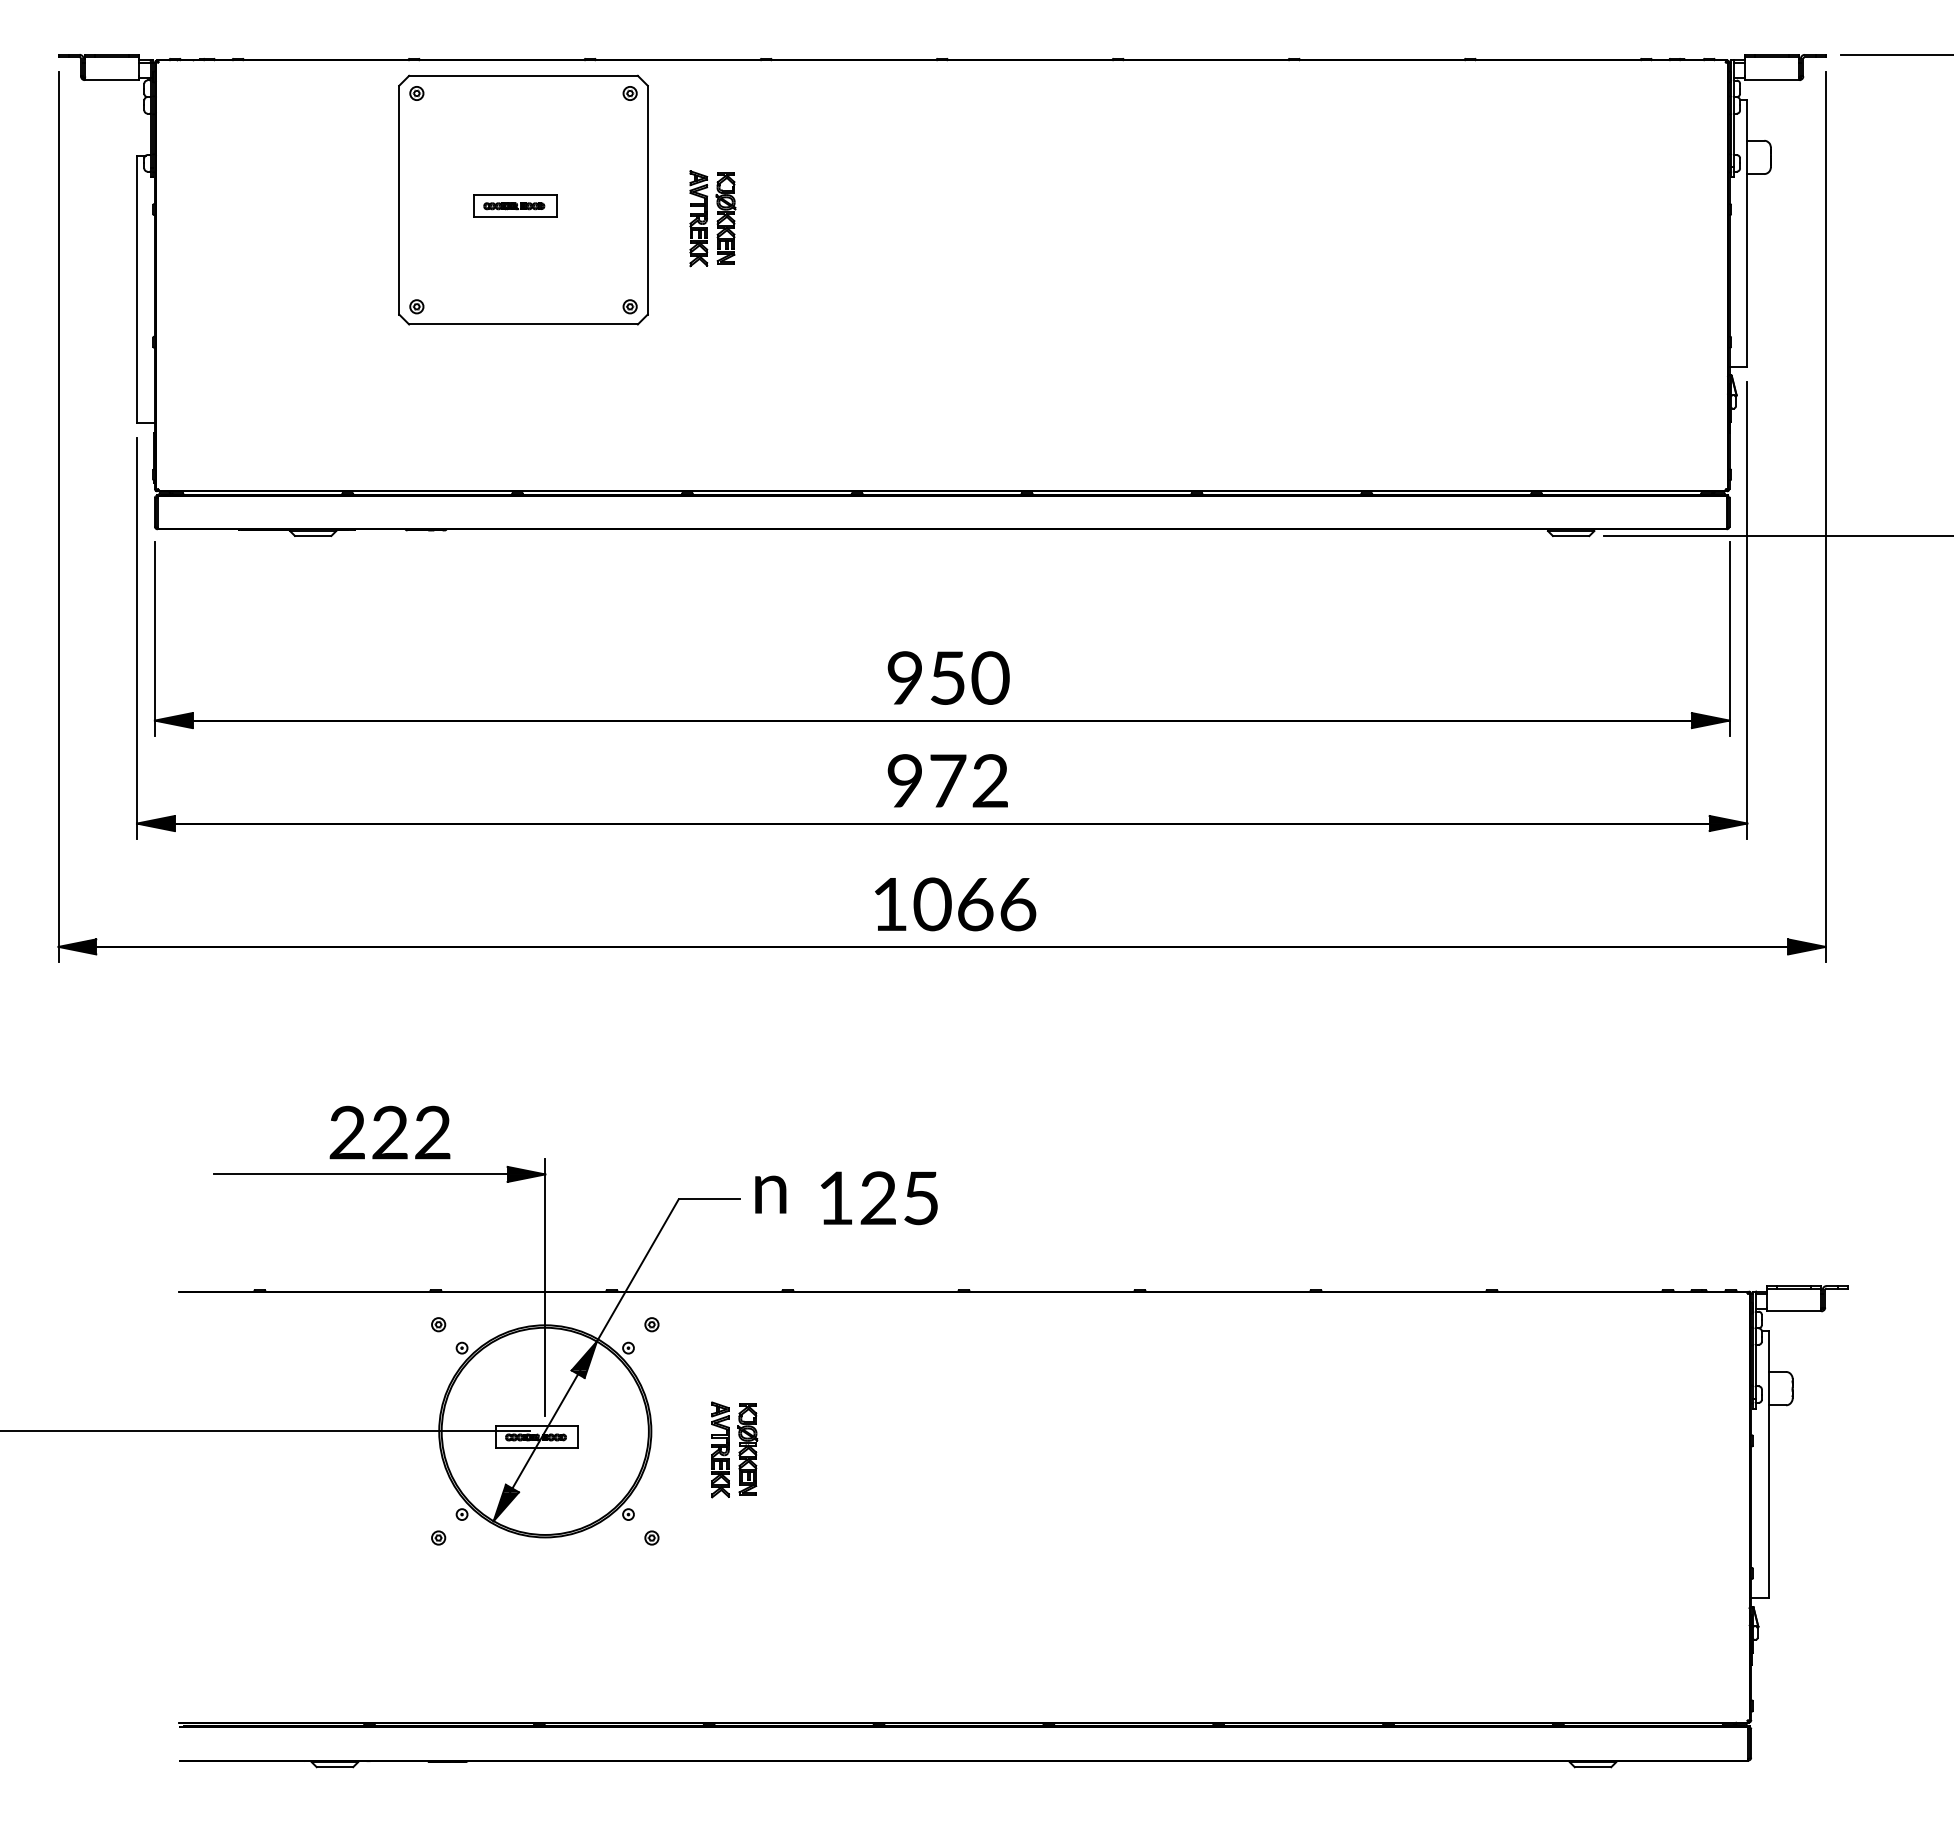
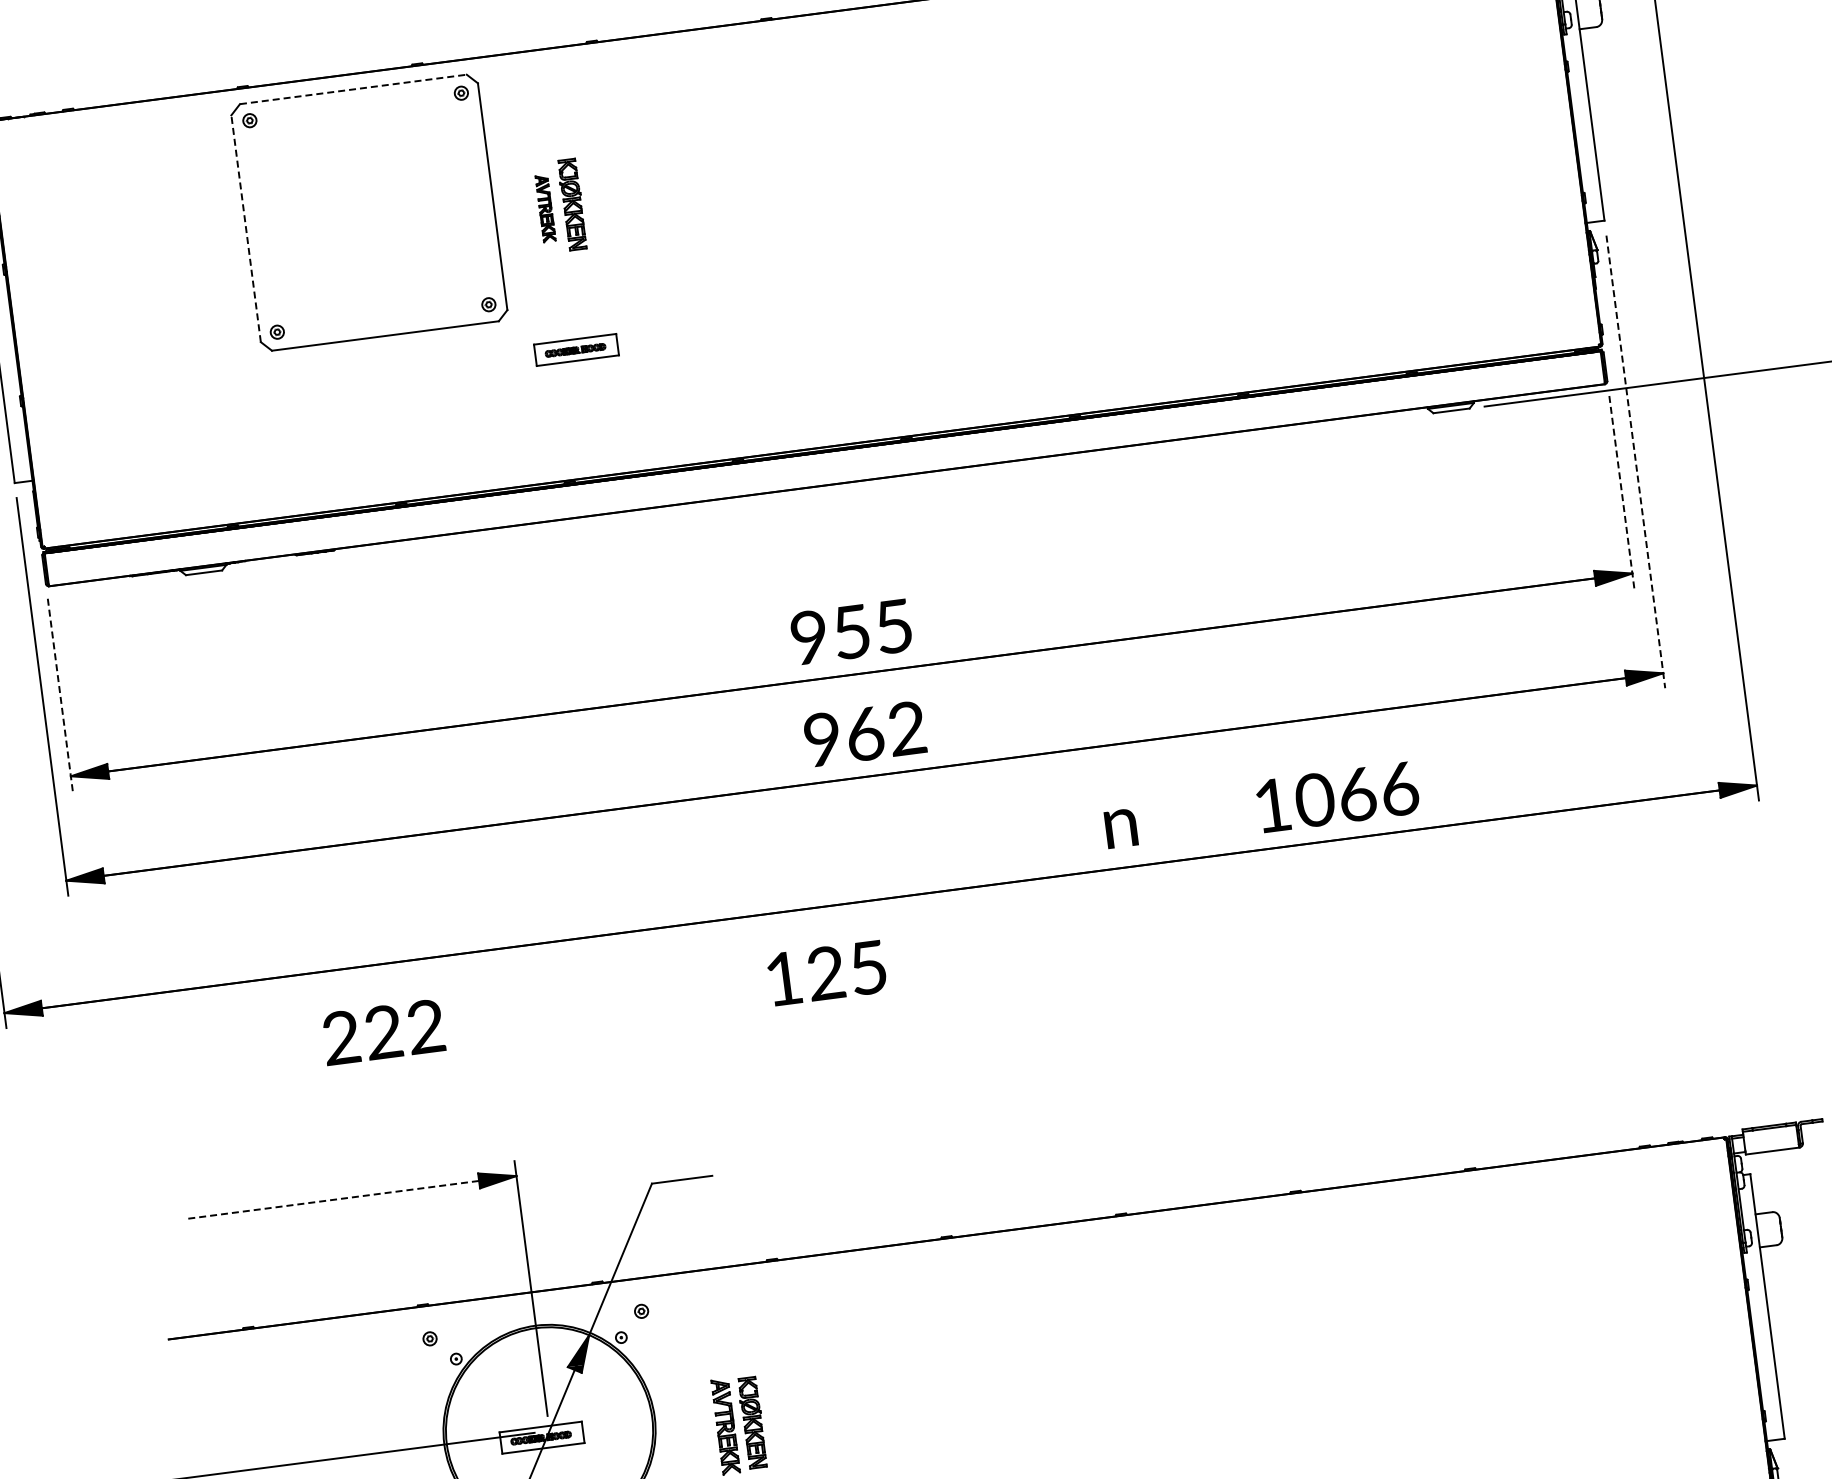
line: (524, 75) -> (354, 88), solid -> dashed
line: (399, 199) -> (246, 228), solid -> dashed
part: (515, 205) -> (576, 349), moved
part: (698, 218) -> (545, 208), size x0.7
line: (1747, 610) -> (1636, 462), solid -> dashed
line: (154, 639) -> (60, 695), solid -> dashed
line: (1729, 639) -> (1621, 493), solid -> dashed
text: (990, 677) -> (893, 625), 950 -> 955
text: (948, 780) -> (865, 733), 972 -> 962
text: (955, 904) -> (1337, 797), moved
text: (389, 1132) -> (383, 1032), moved
line: (360, 1174) -> (333, 1199), solid -> dashed
text: (770, 1194) -> (1120, 828), moved
text: (878, 1198) -> (826, 973), moved

